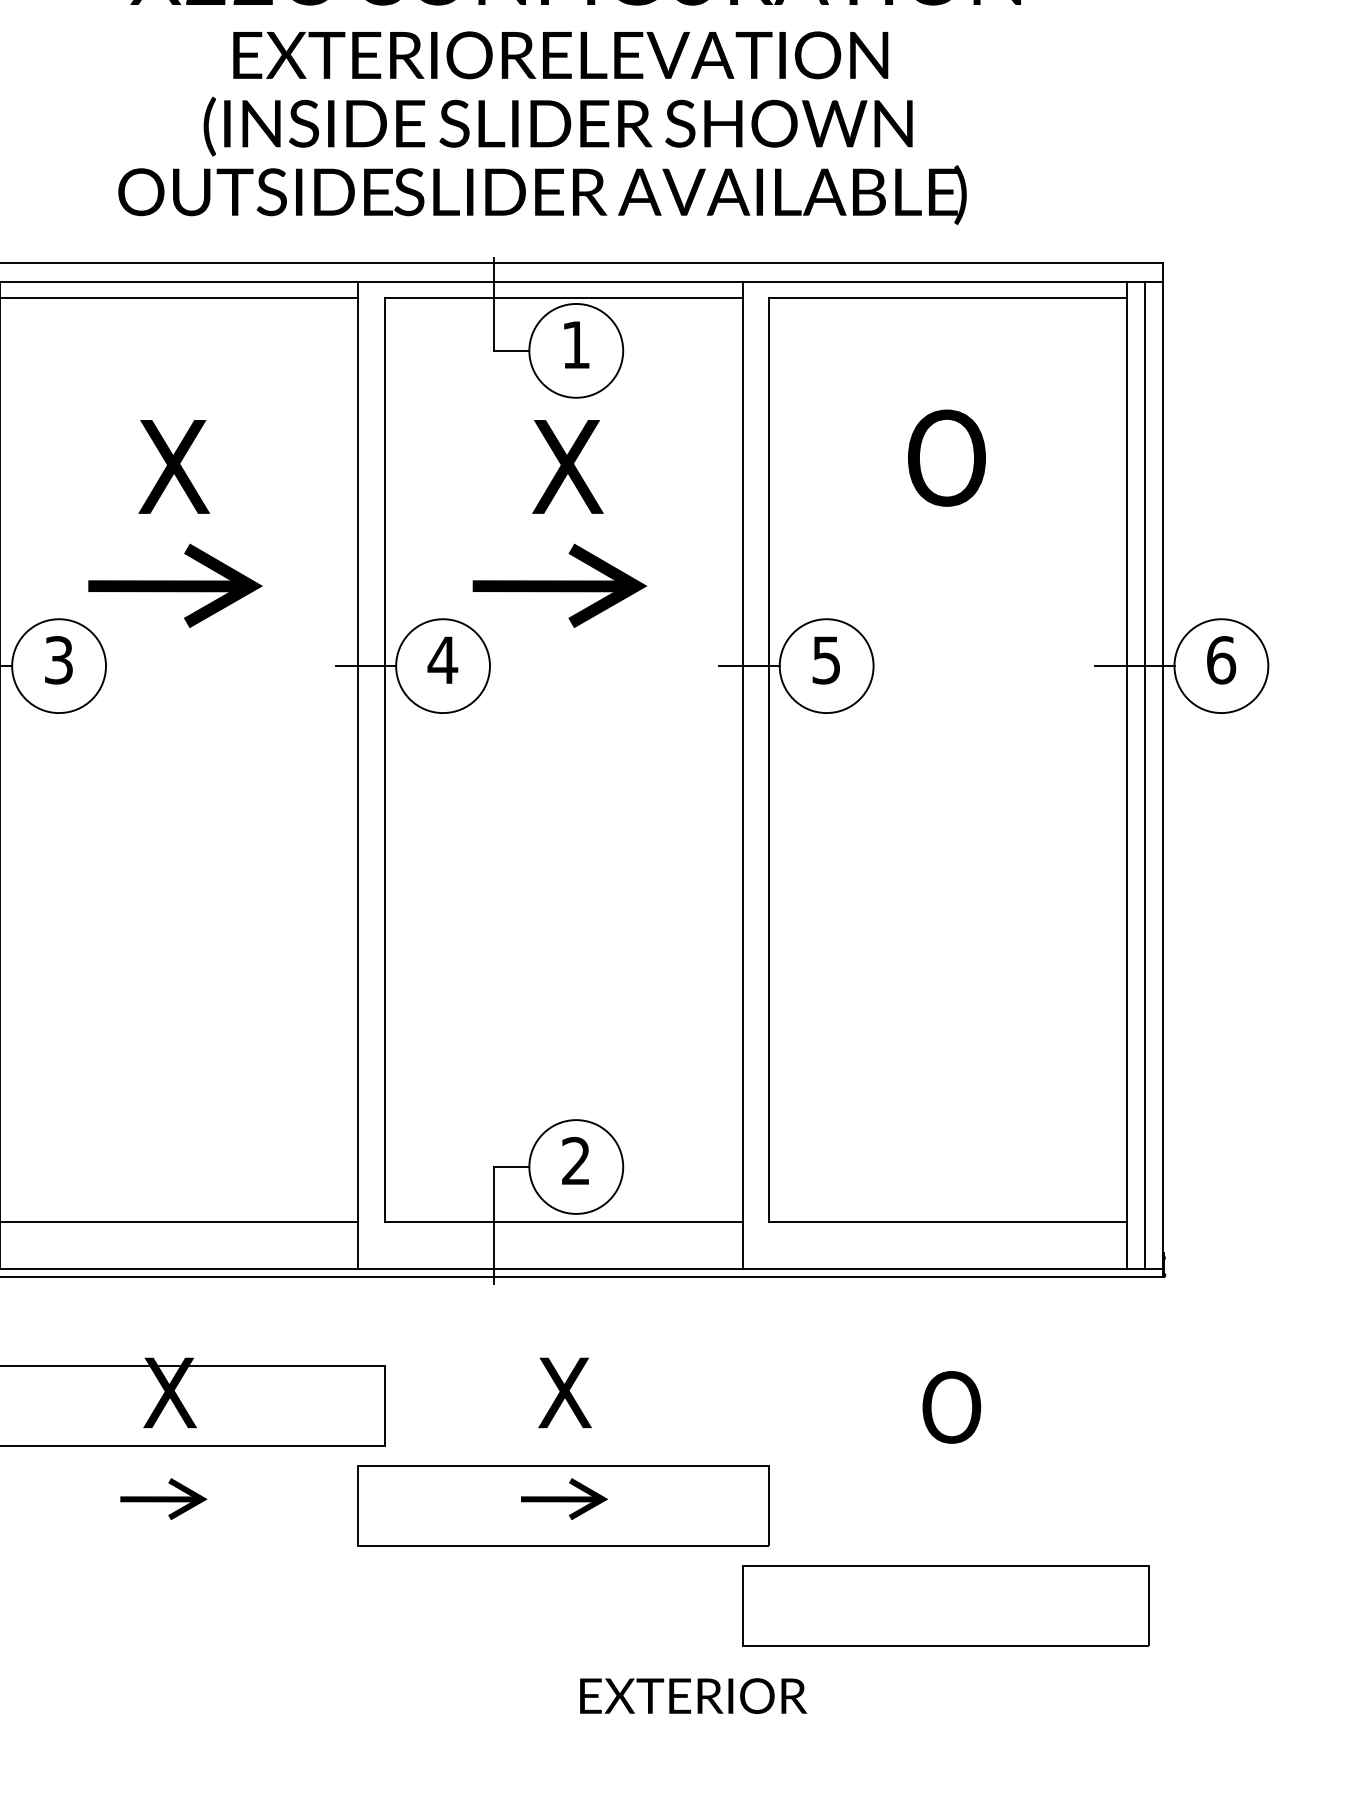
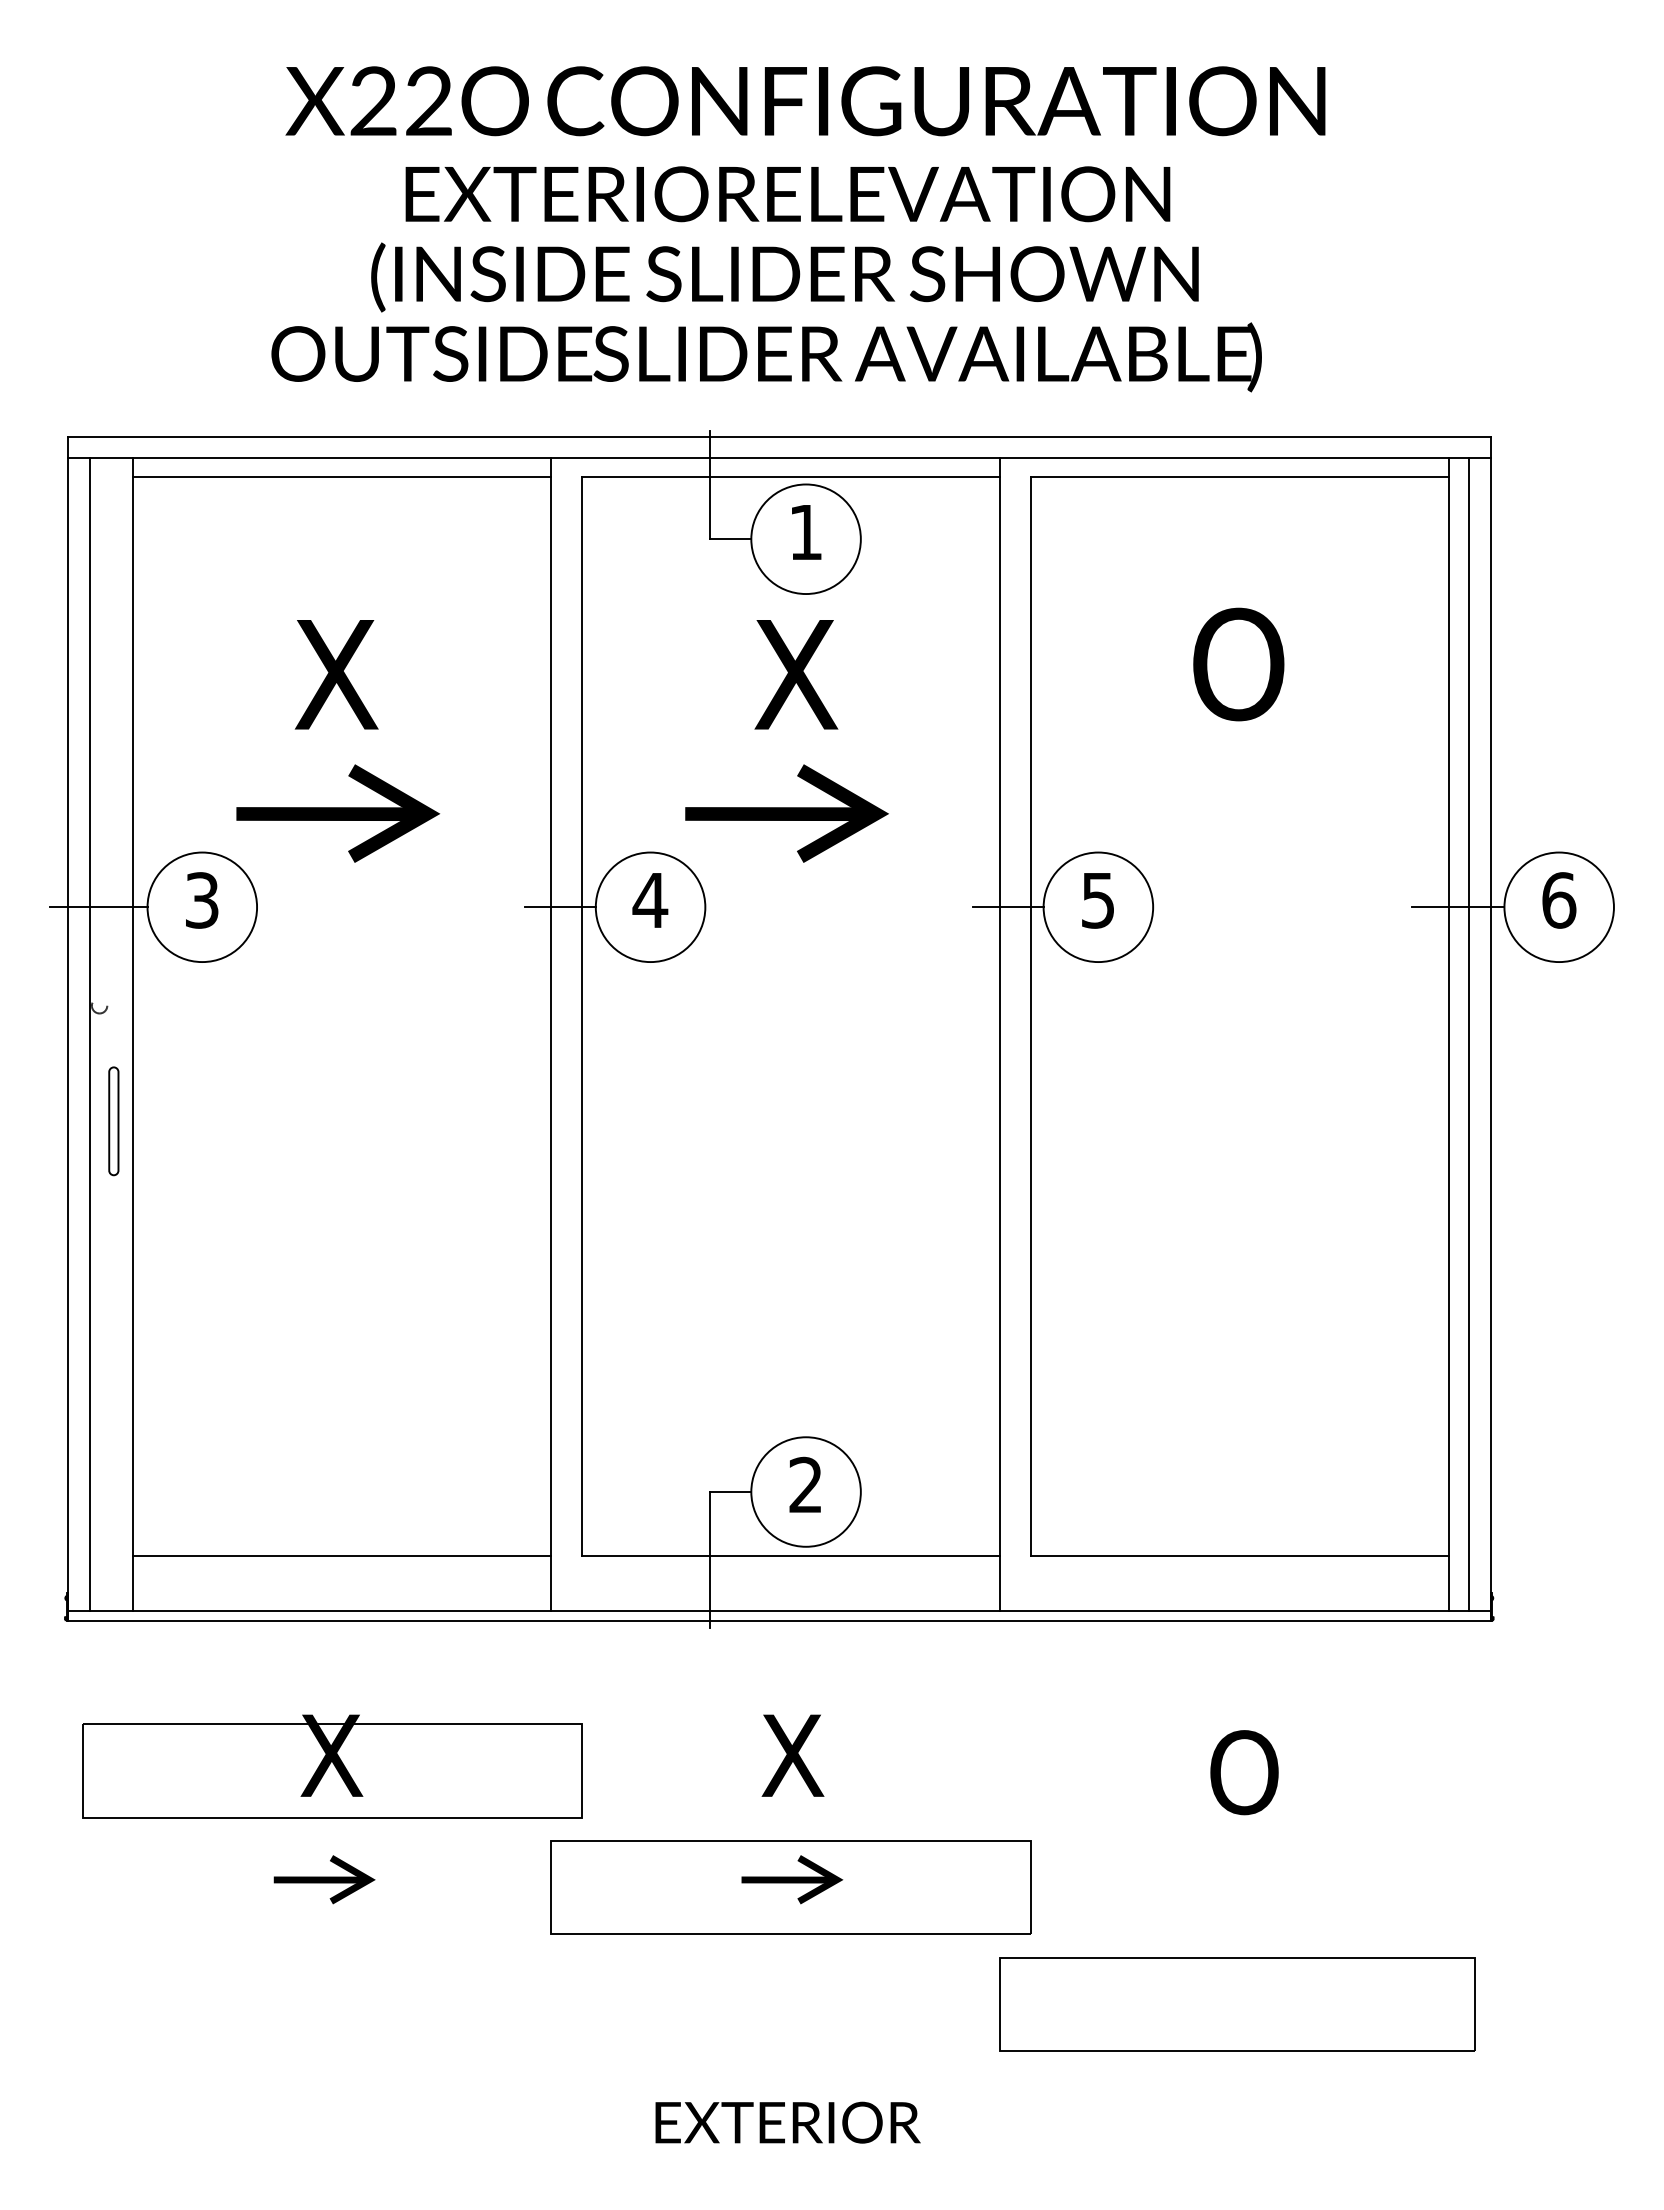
text: (693, 1695) -> (787, 2122), moved

